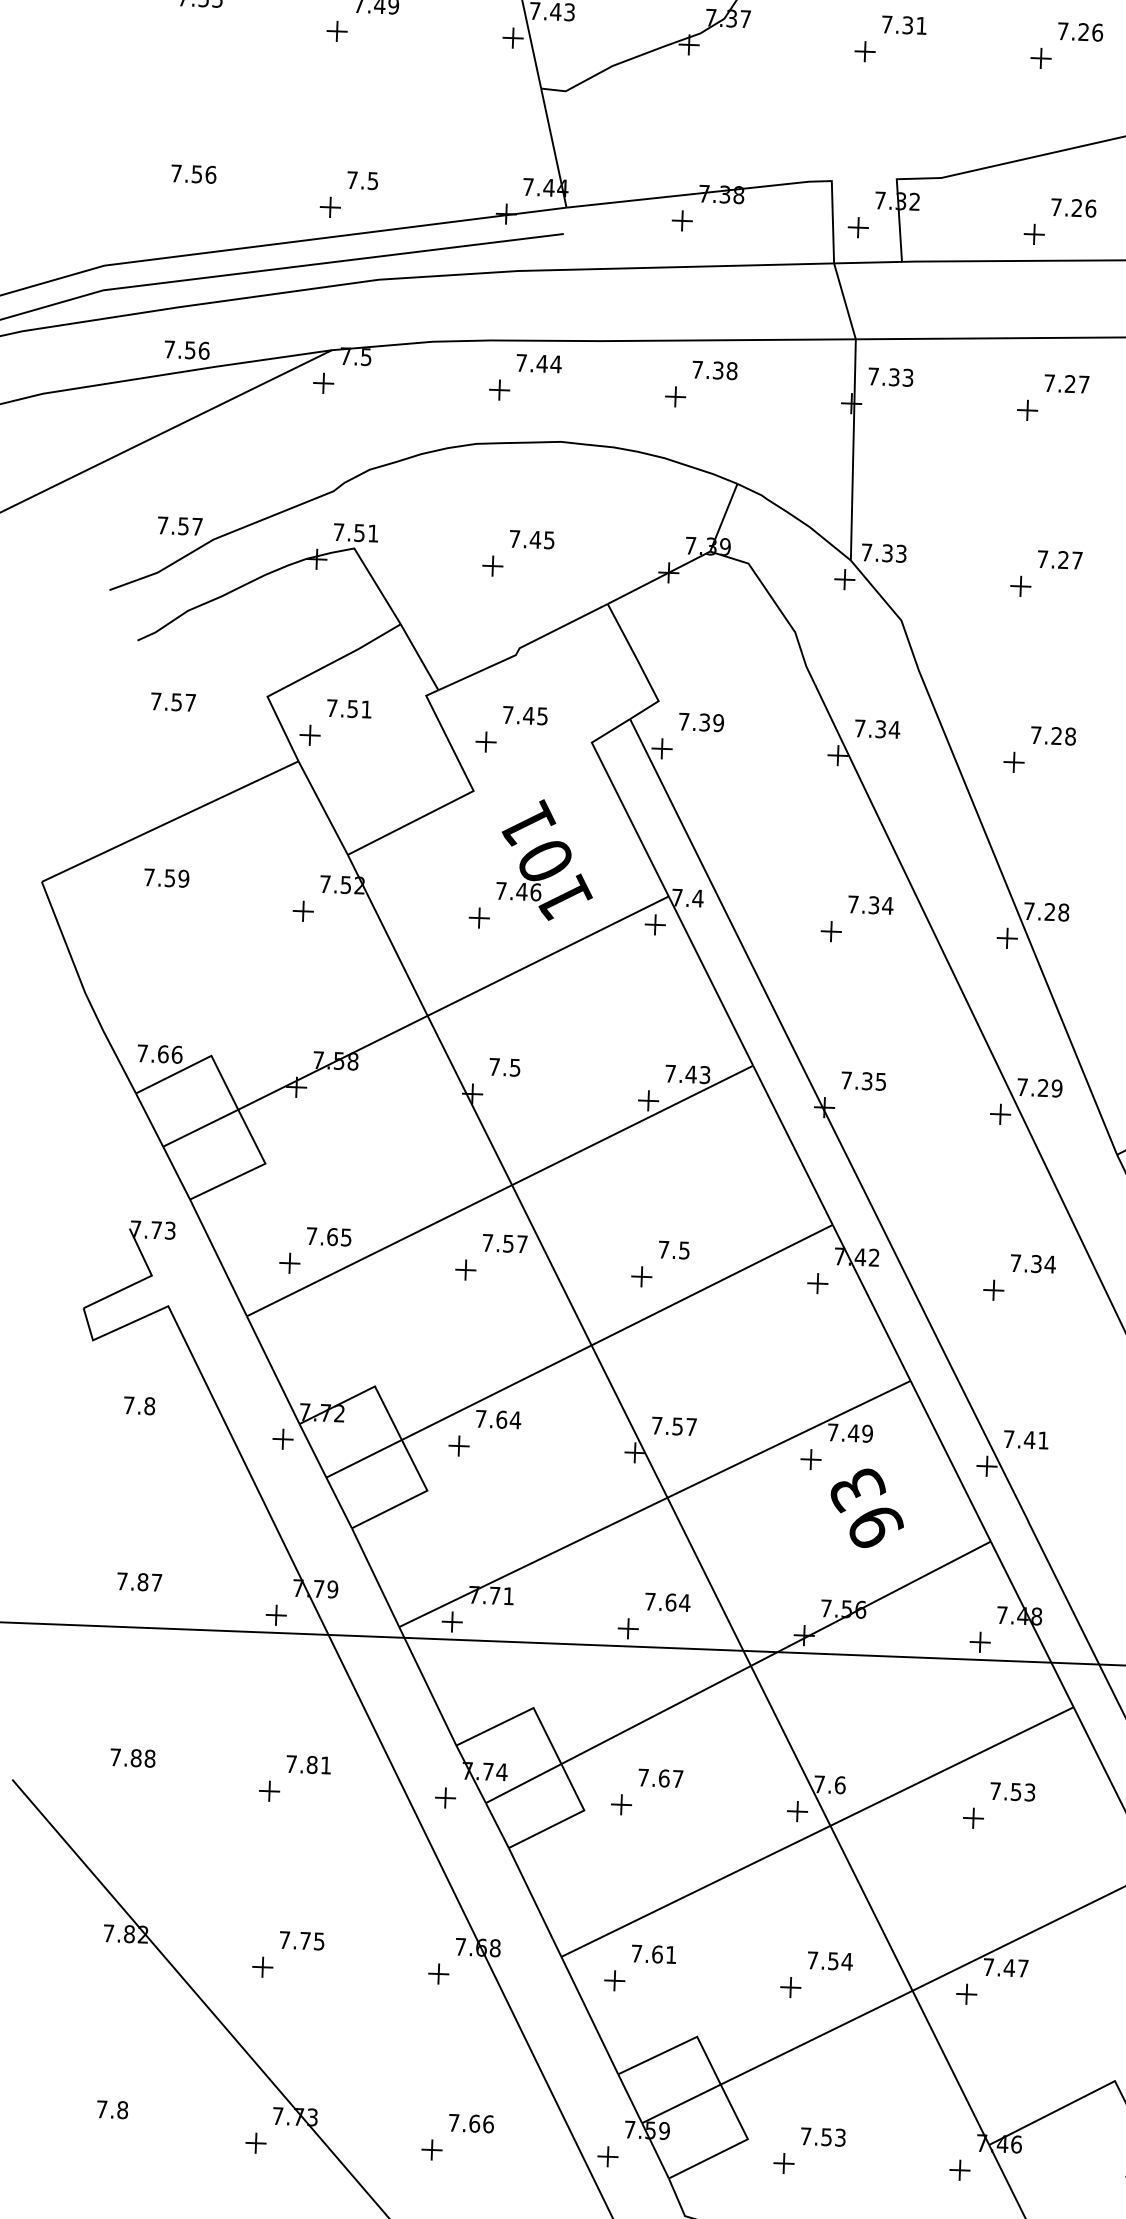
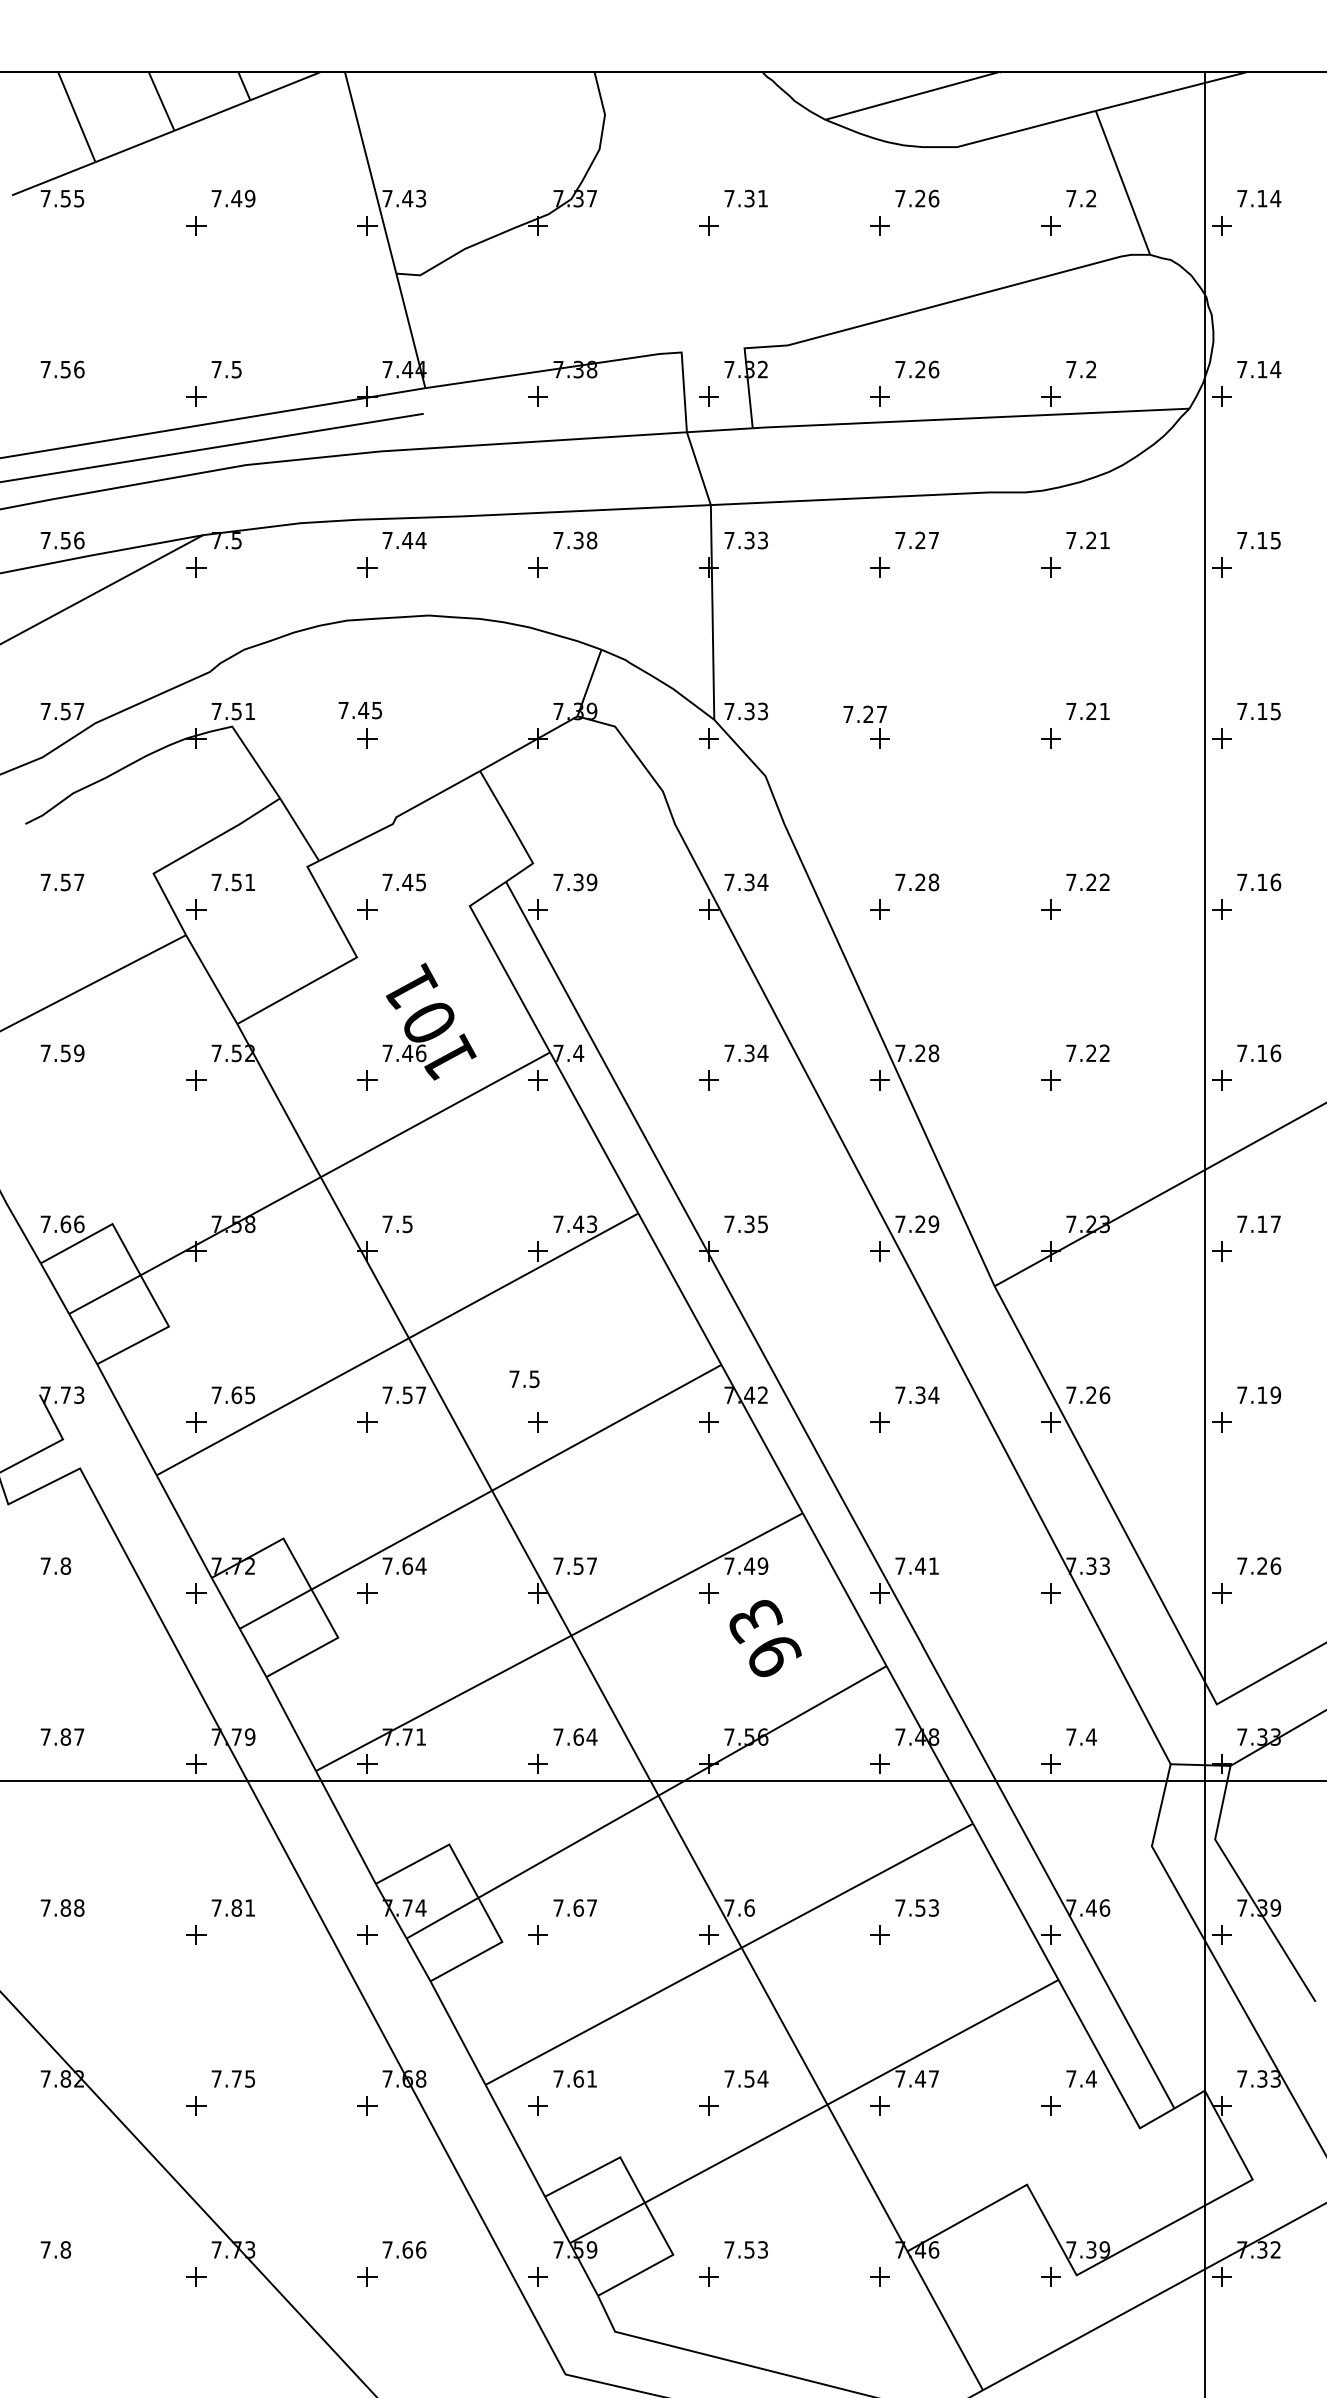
text: (531, 539) -> (359, 710), moved
text: (1059, 558) -> (864, 713), moved
text: (674, 1249) -> (524, 1378), moved

